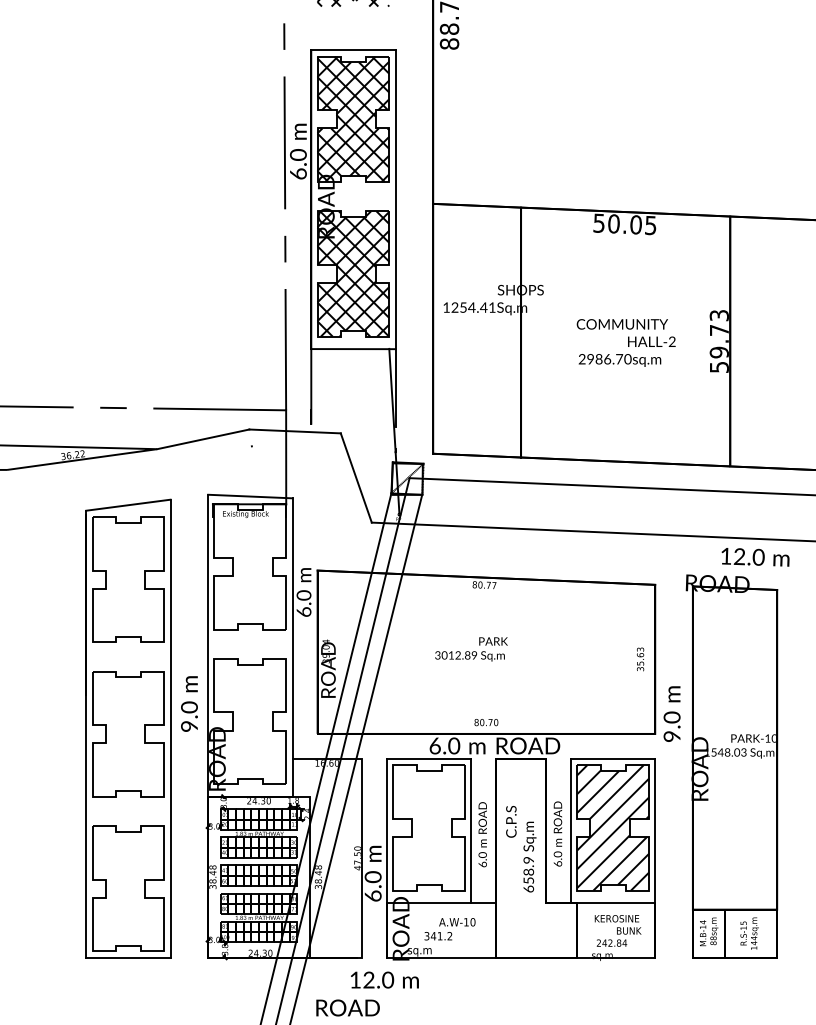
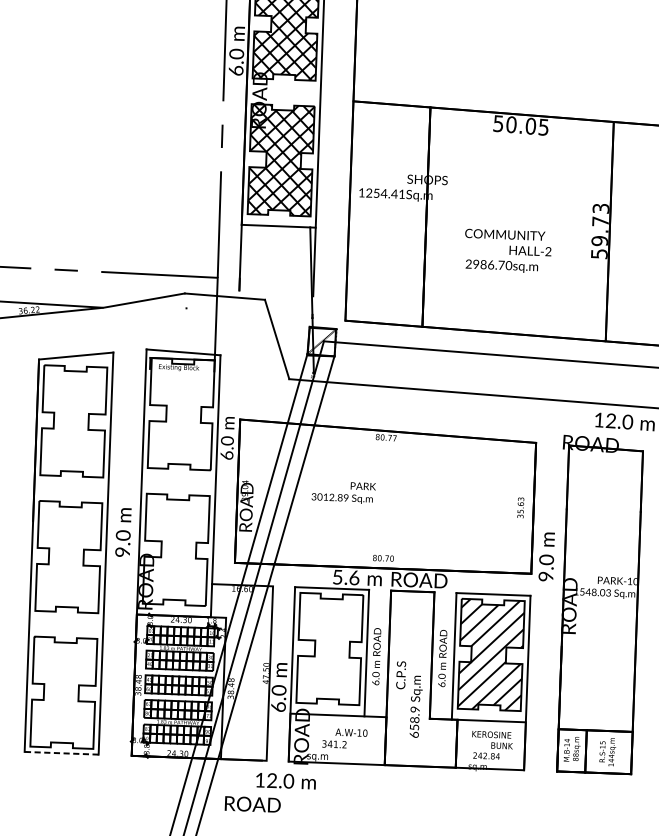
text: (625, 342) -> (507, 250), moved
text: (471, 649) -> (343, 492), moved
text: (444, 745) -> (345, 577), 6.0 -> 5.6
text: (521, 849) -> (409, 699), moved
line: (127, 957) -> (60, 753), solid -> dashed

